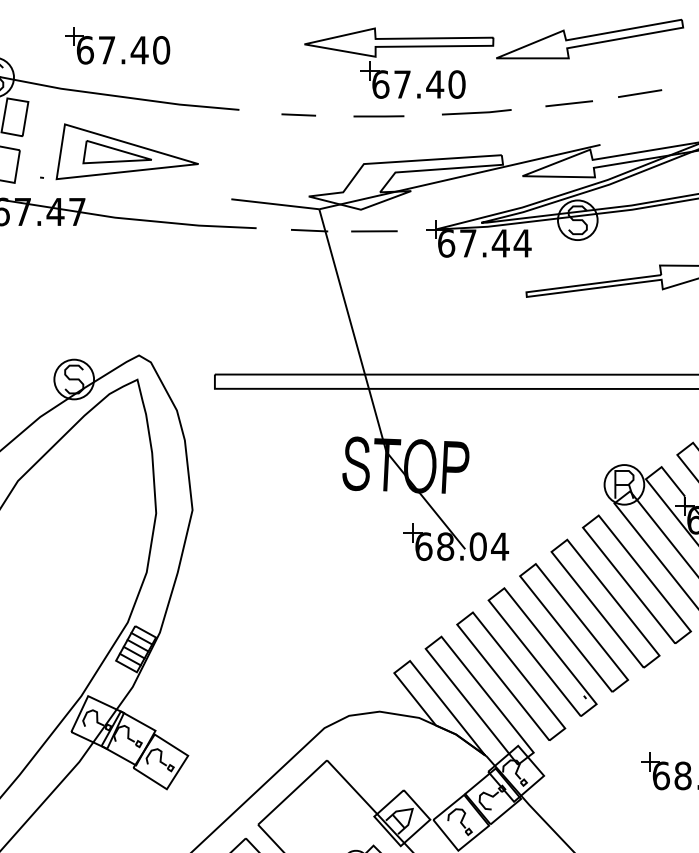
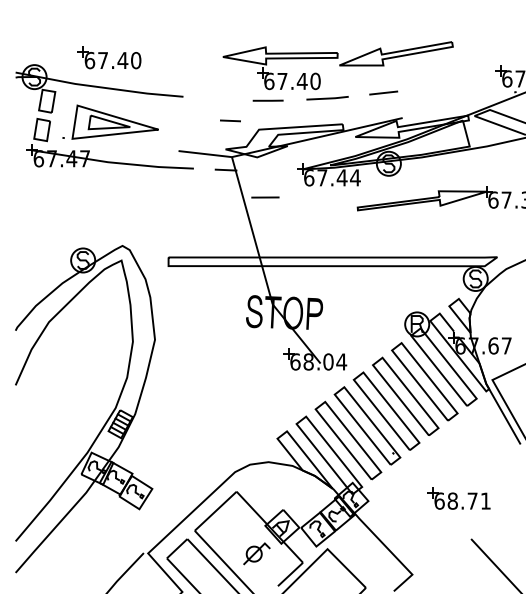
line: (639, 92) -> (426, 86), removed
line: (298, 114) -> (230, 120), moved
line: (374, 231) -> (265, 197), moved

